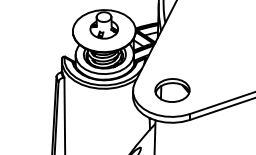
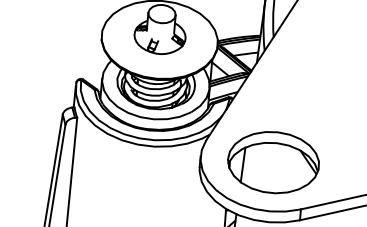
part: (172, 90) -> (273, 162), size x1.43

